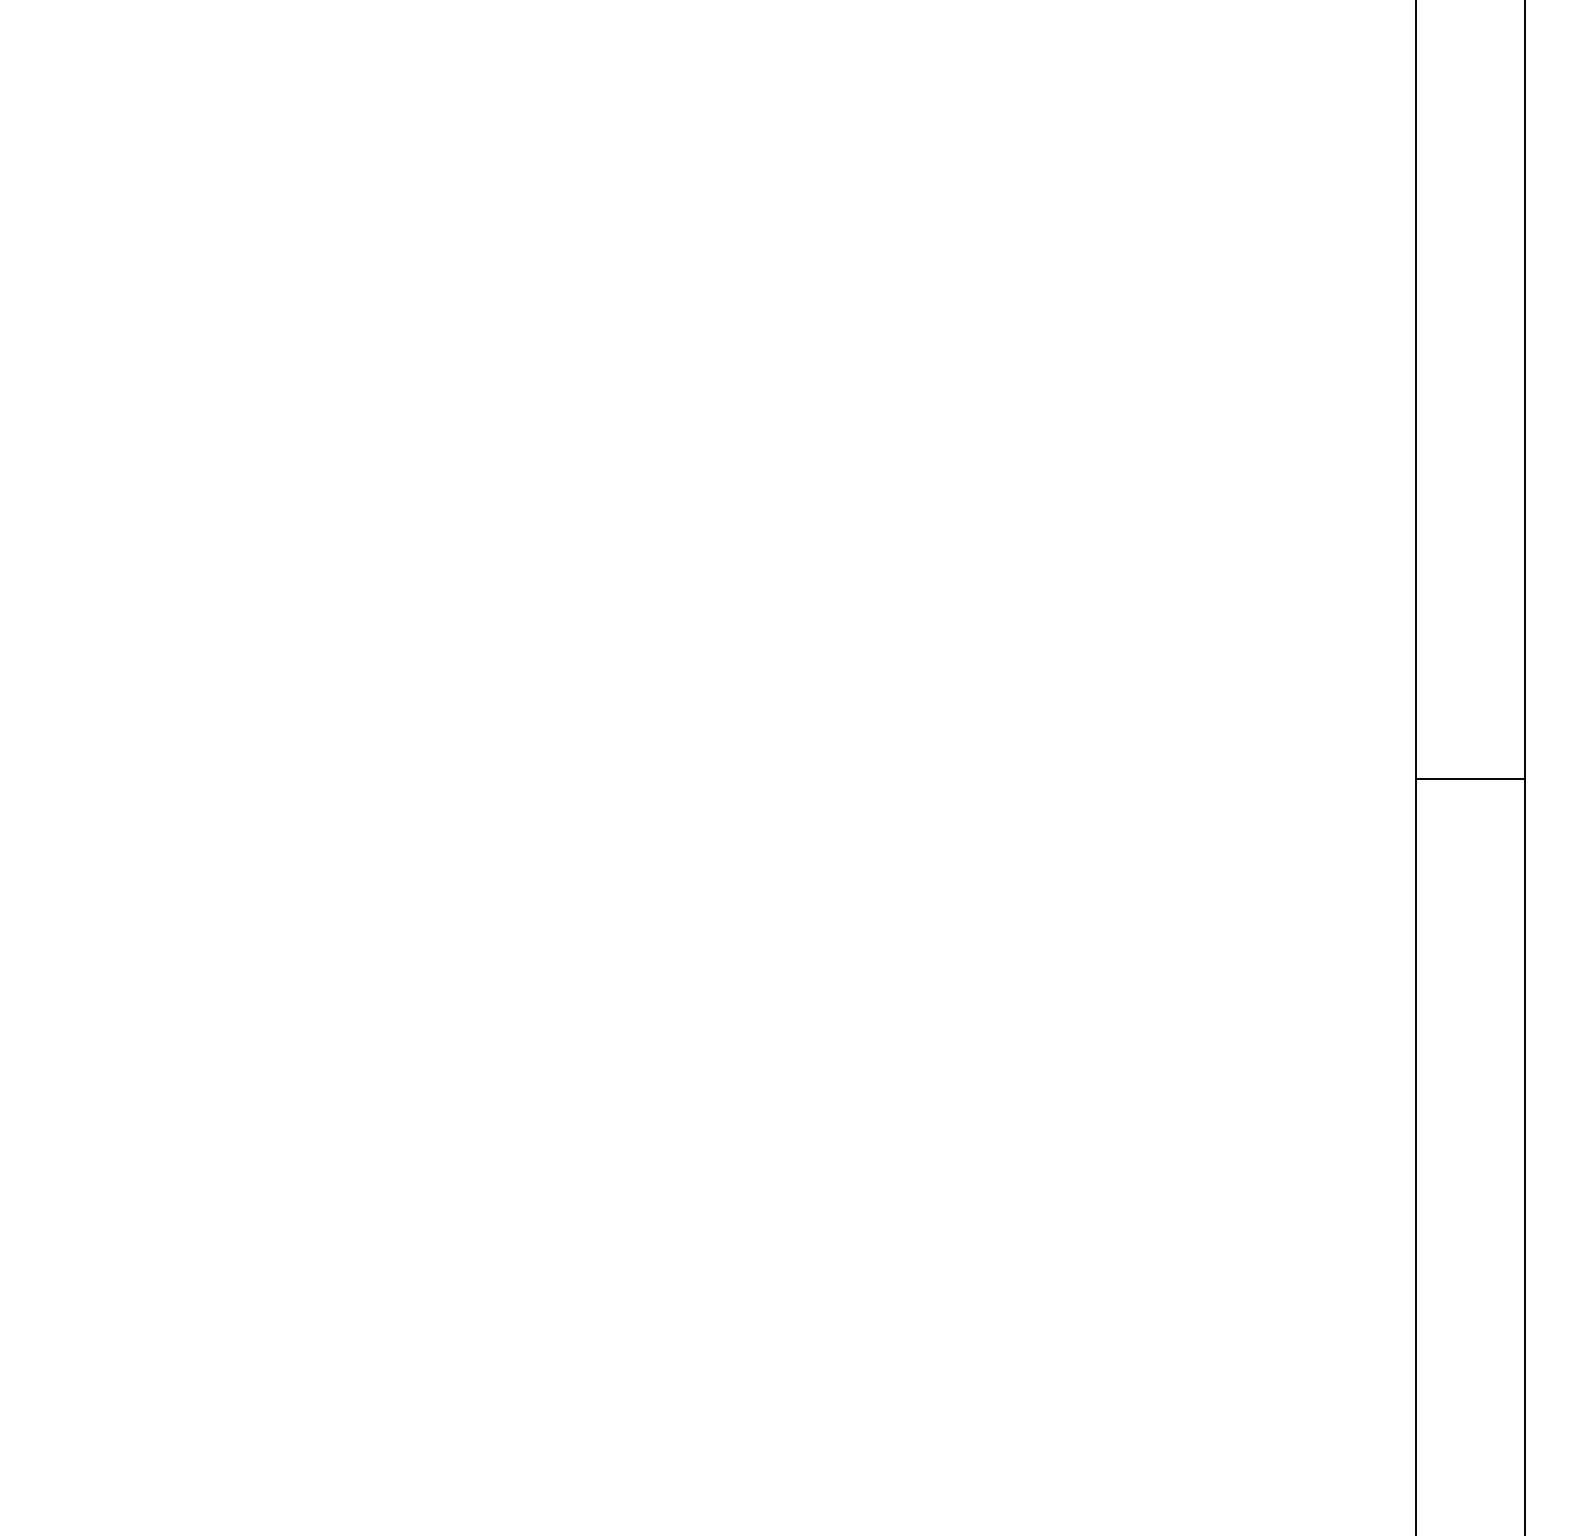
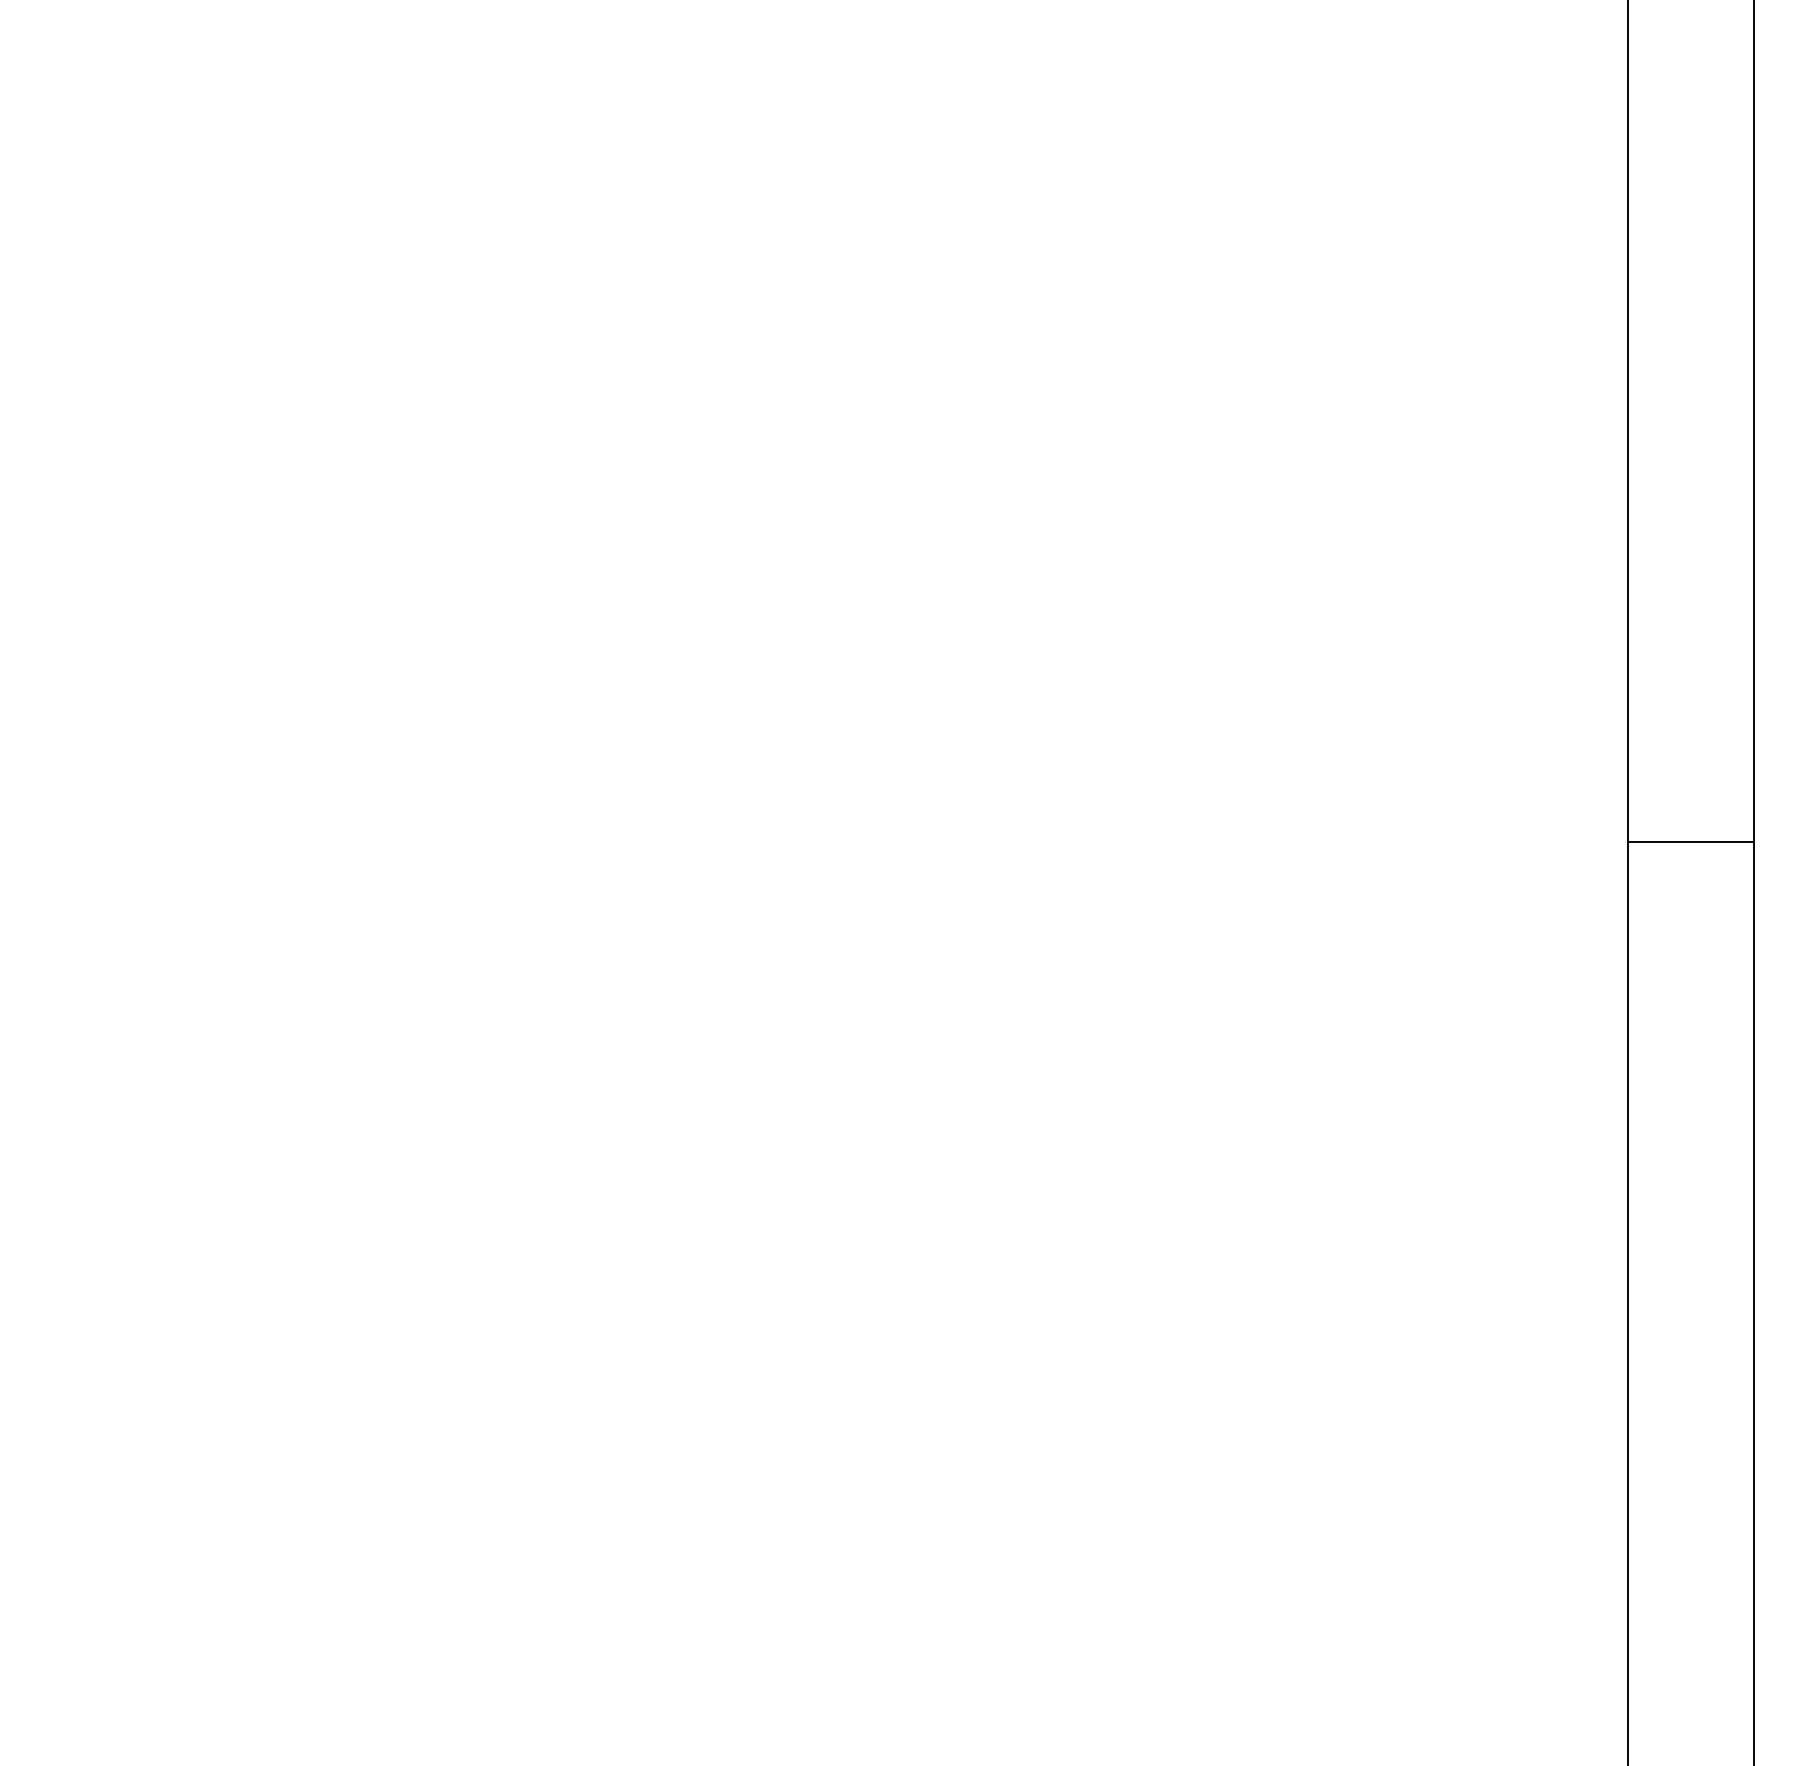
line: (1470, 779) -> (1690, 842), moved

